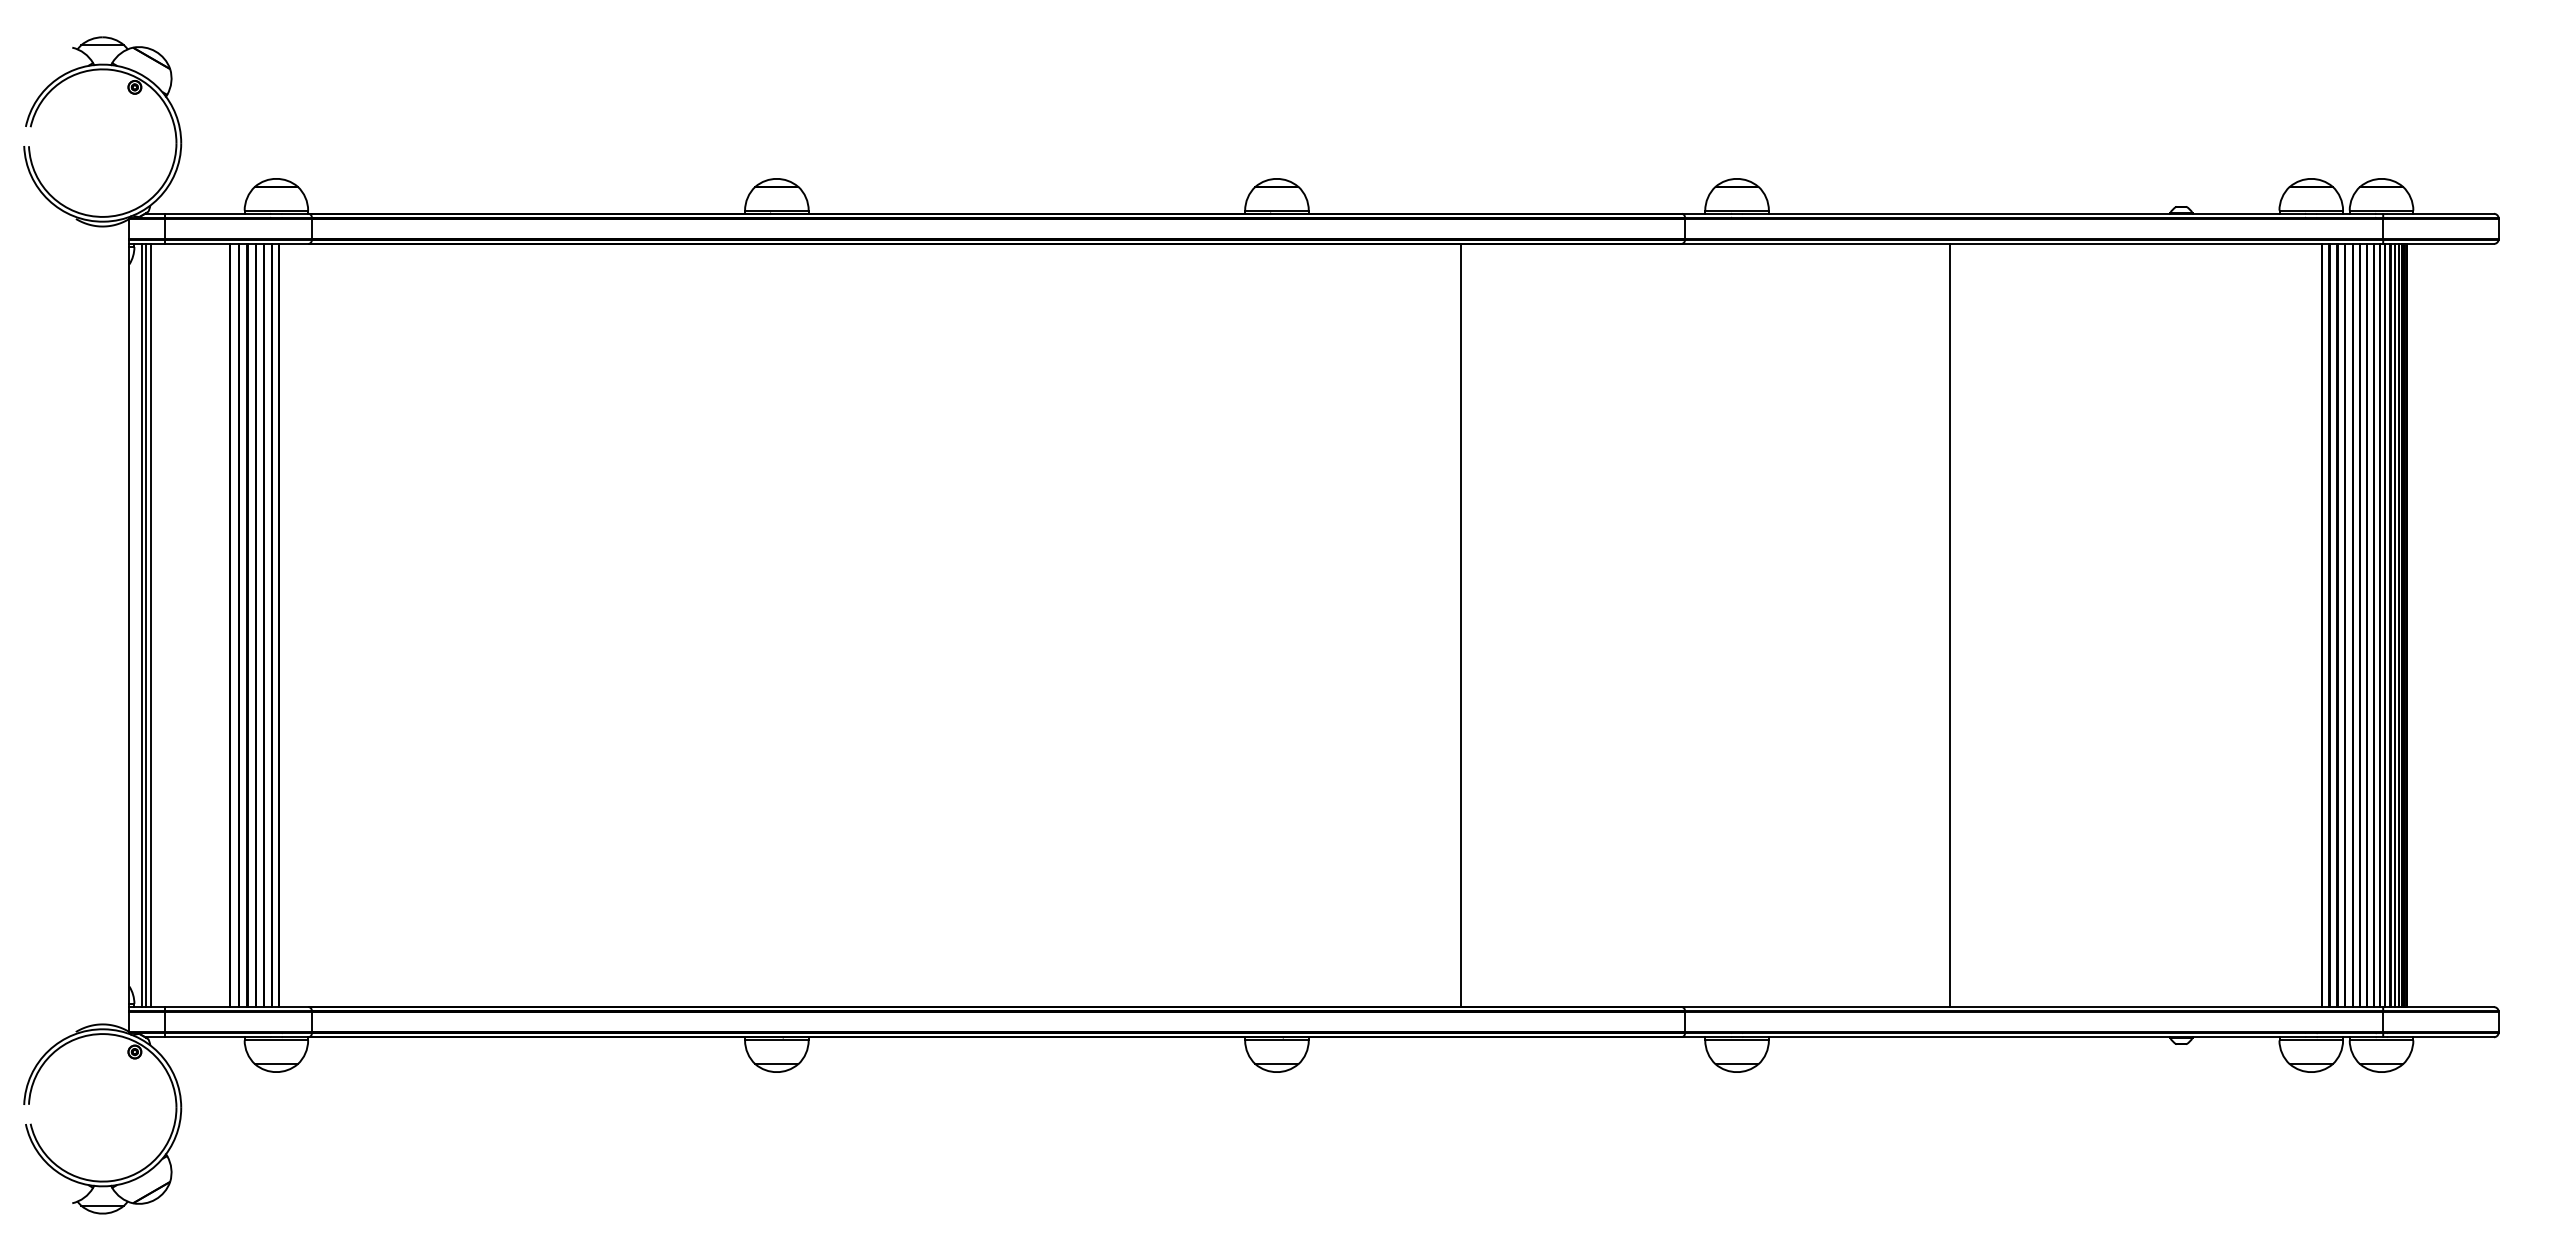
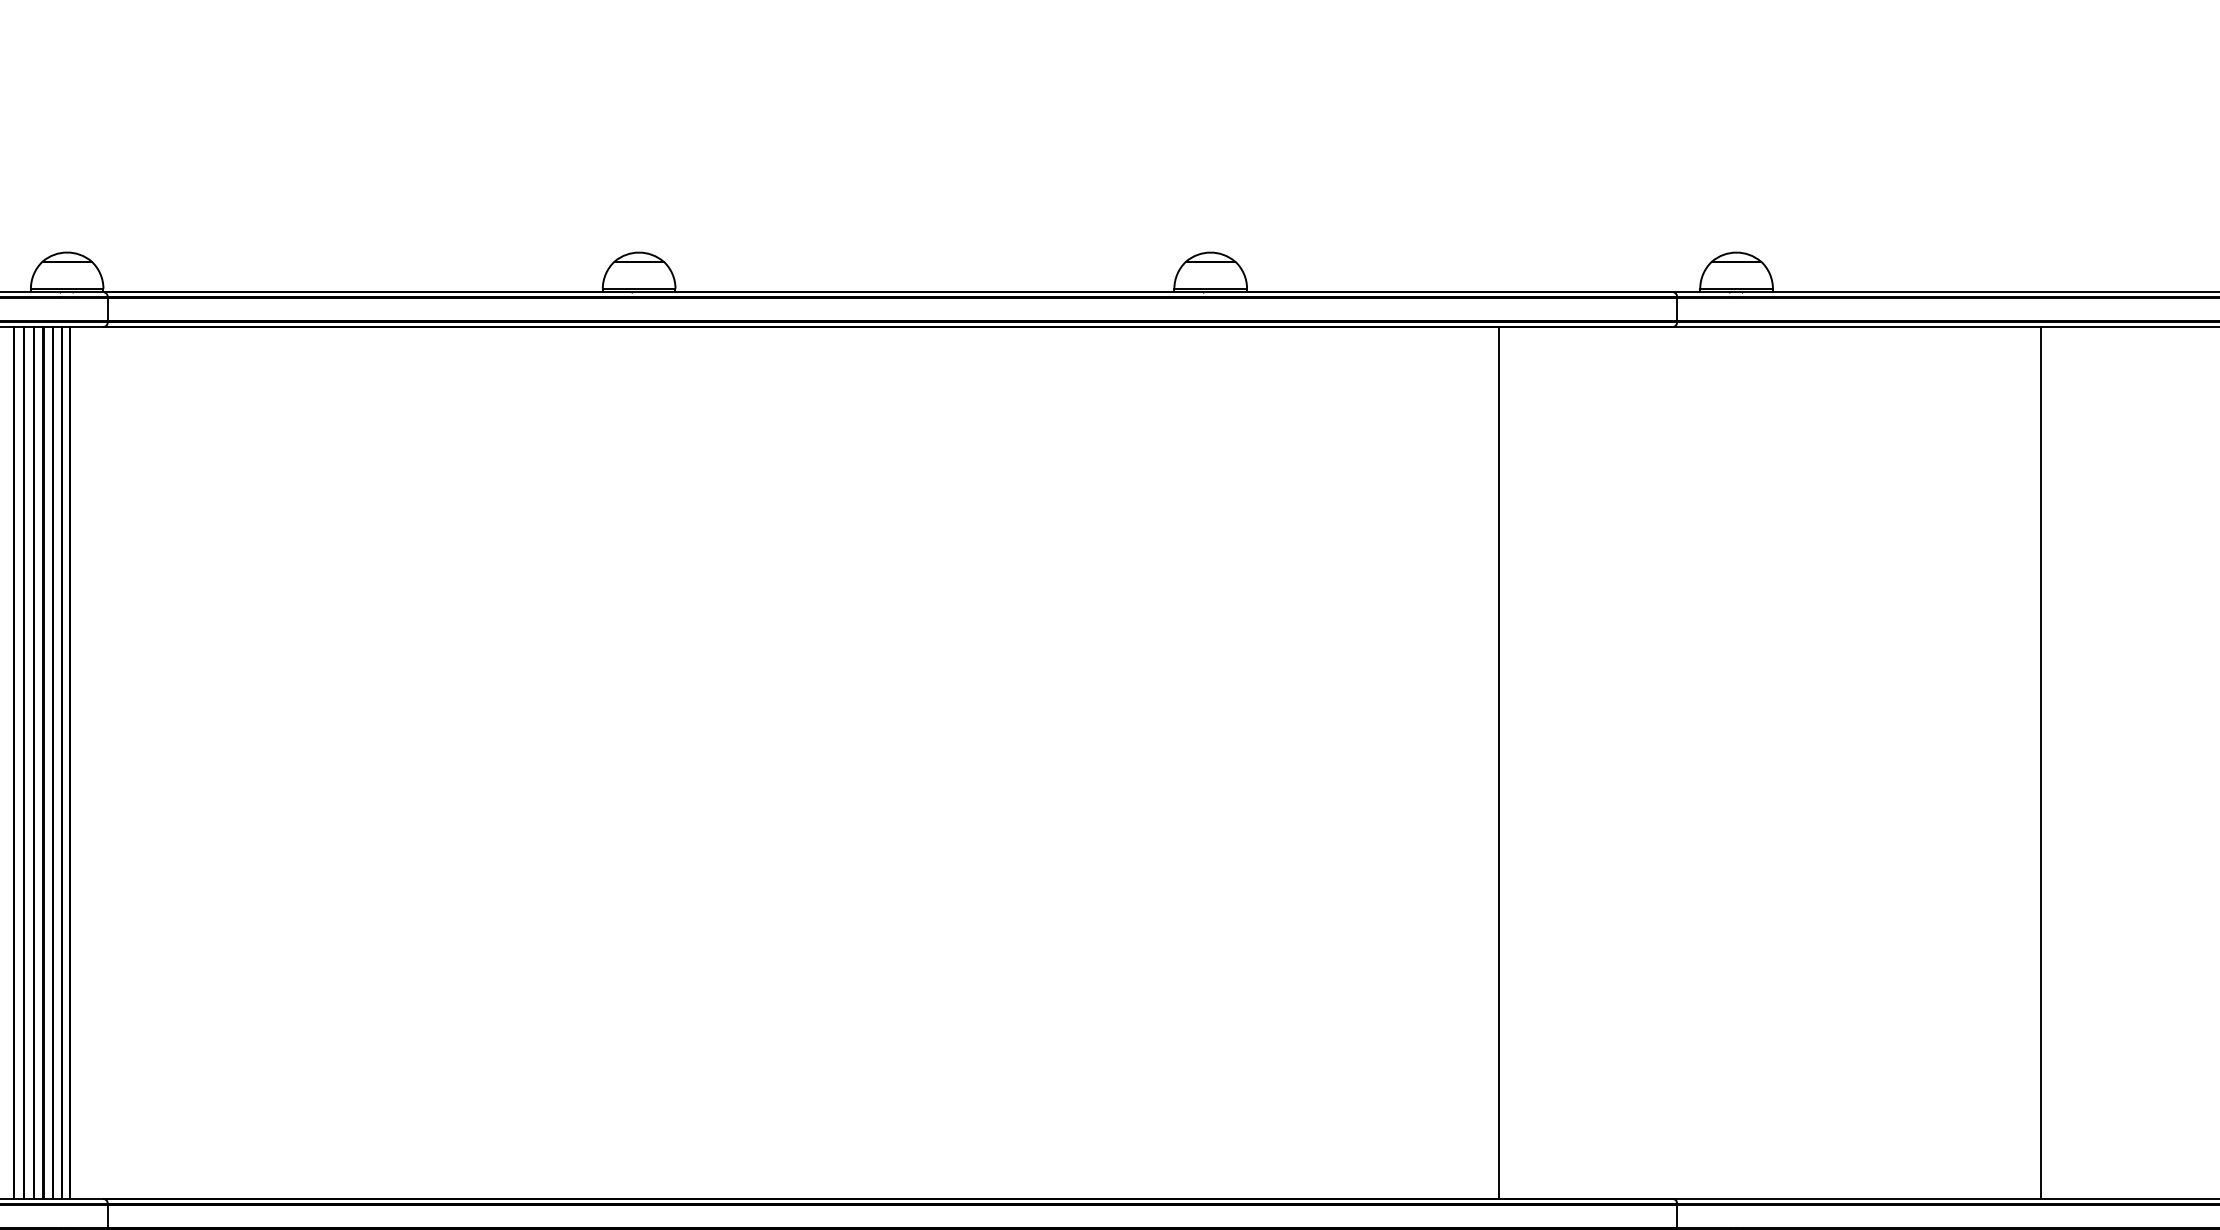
line: (1461, 625) -> (1499, 762), moved
line: (1949, 625) -> (2041, 762), moved

